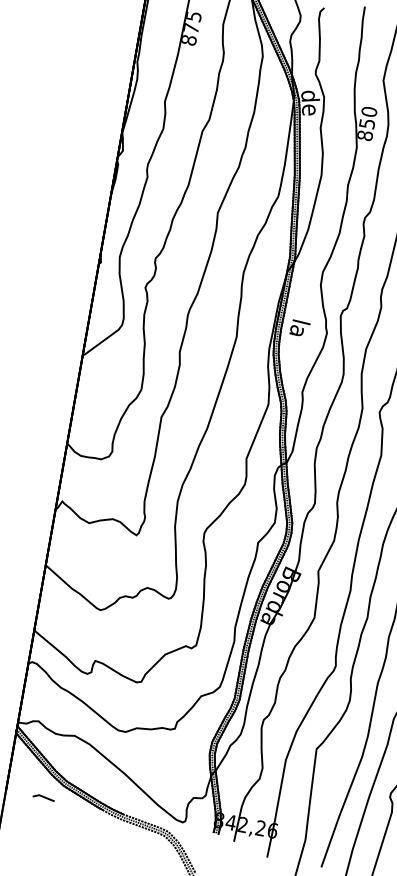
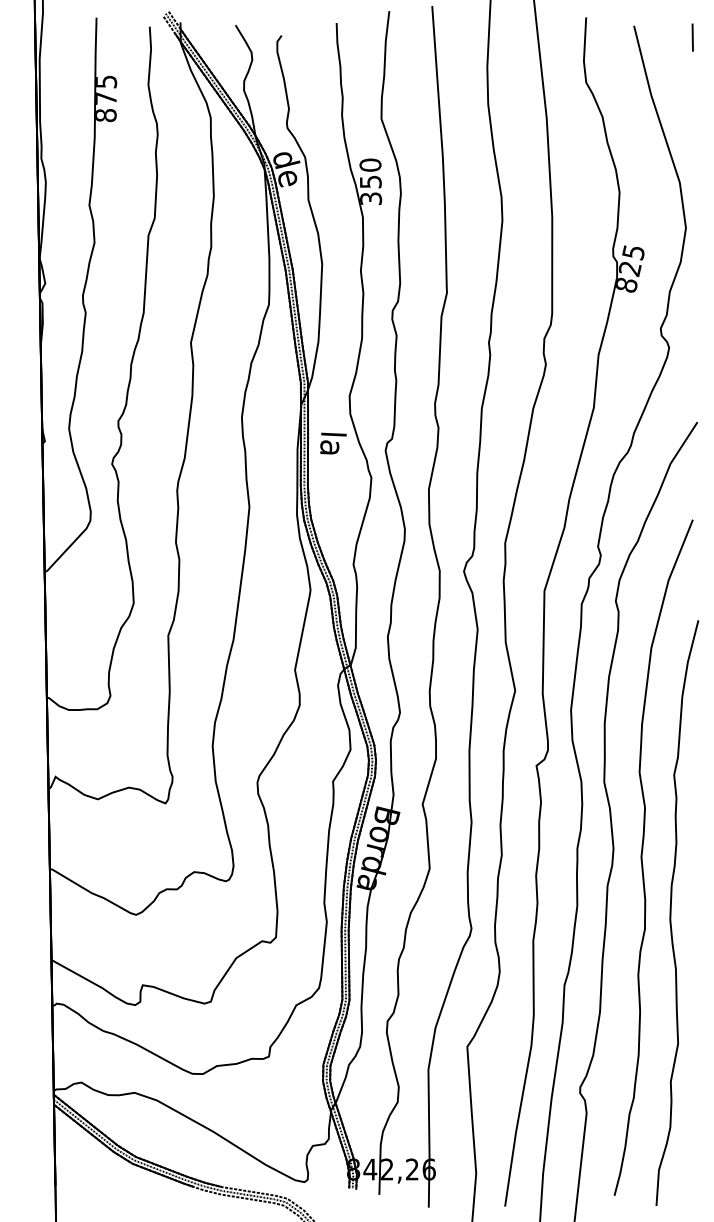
text: (365, 135) -> (371, 198), 850 -> 350
text: (300, 328) -> (333, 443), moved
line: (43, 797) -> (108, 1185), removed

